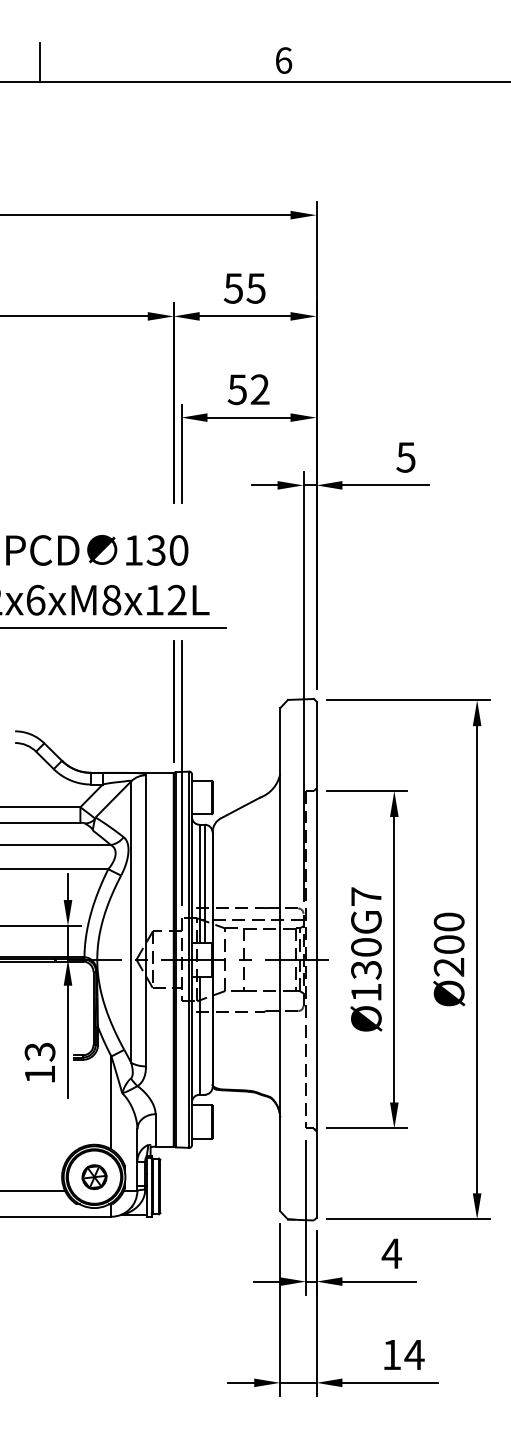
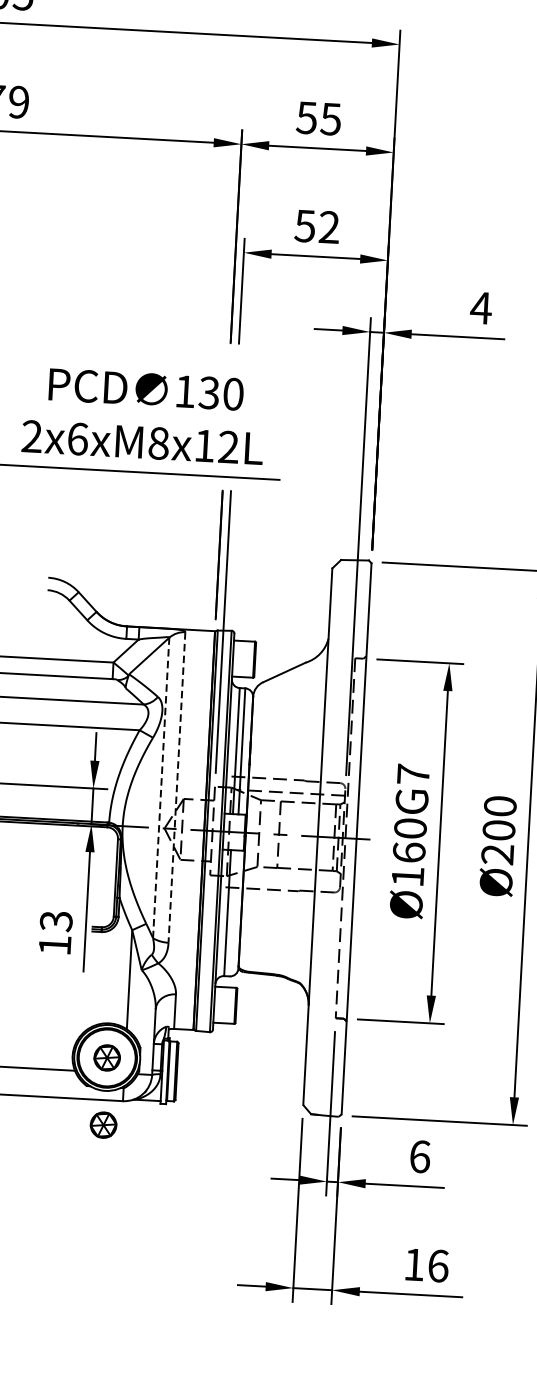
text: (405, 457) -> (480, 308), 5 -> 4
line: (146, 920) -> (177, 787), solid -> dashed
line: (131, 922) -> (161, 788), solid -> dashed
text: (366, 969) -> (409, 852), Ø130 -> Ø160
part: (94, 1240) -> (103, 1125), added
text: (391, 1253) -> (419, 1156), 4 -> 6
text: (414, 1354) -> (438, 1265), 14 -> 16

